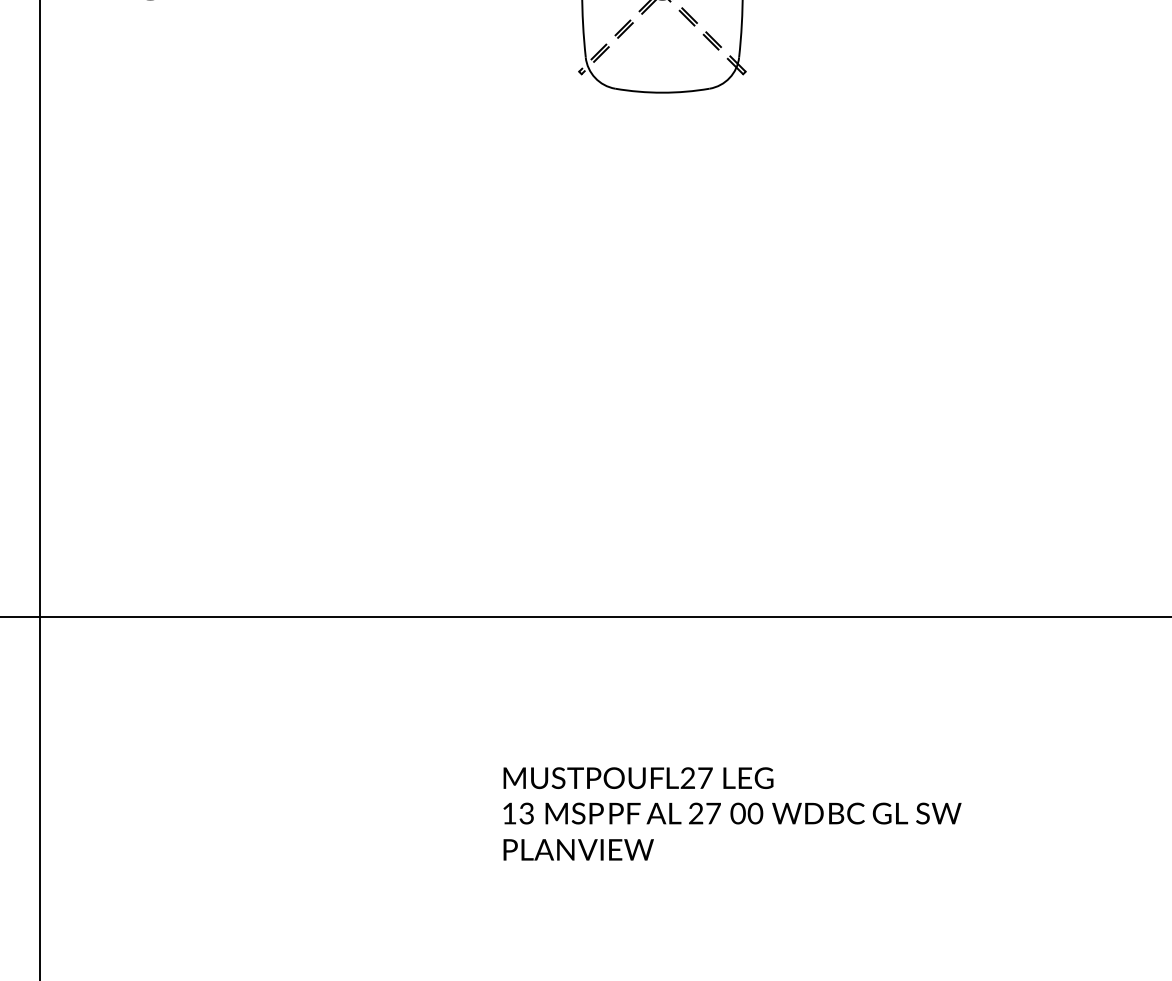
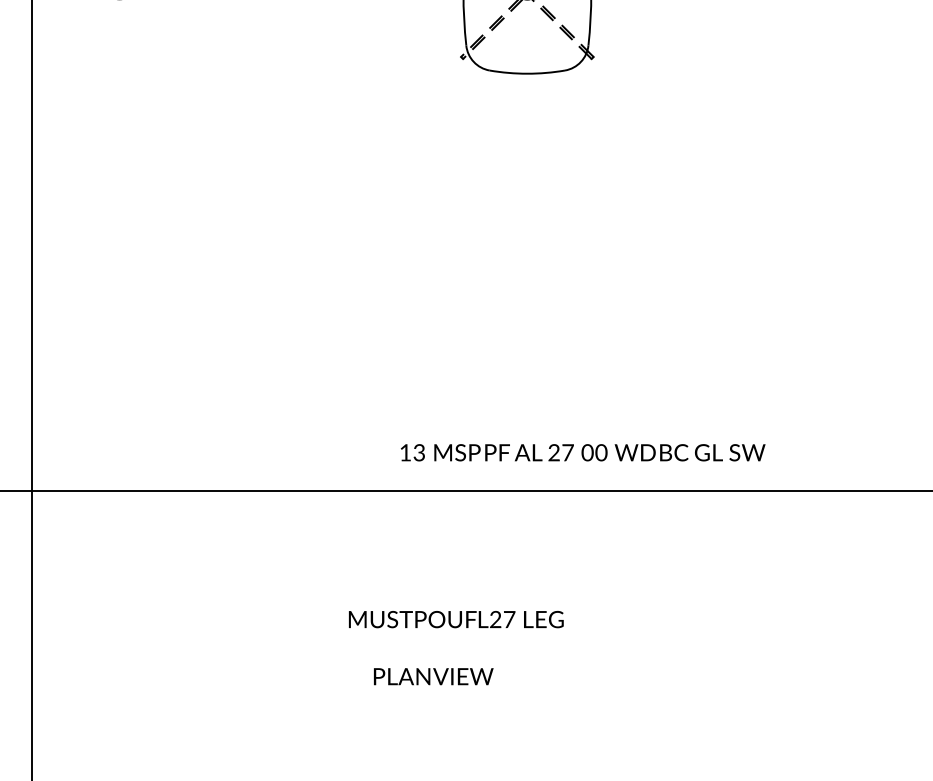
text: (638, 778) -> (456, 619), moved
text: (732, 813) -> (583, 452), moved
text: (578, 849) -> (433, 676), moved

